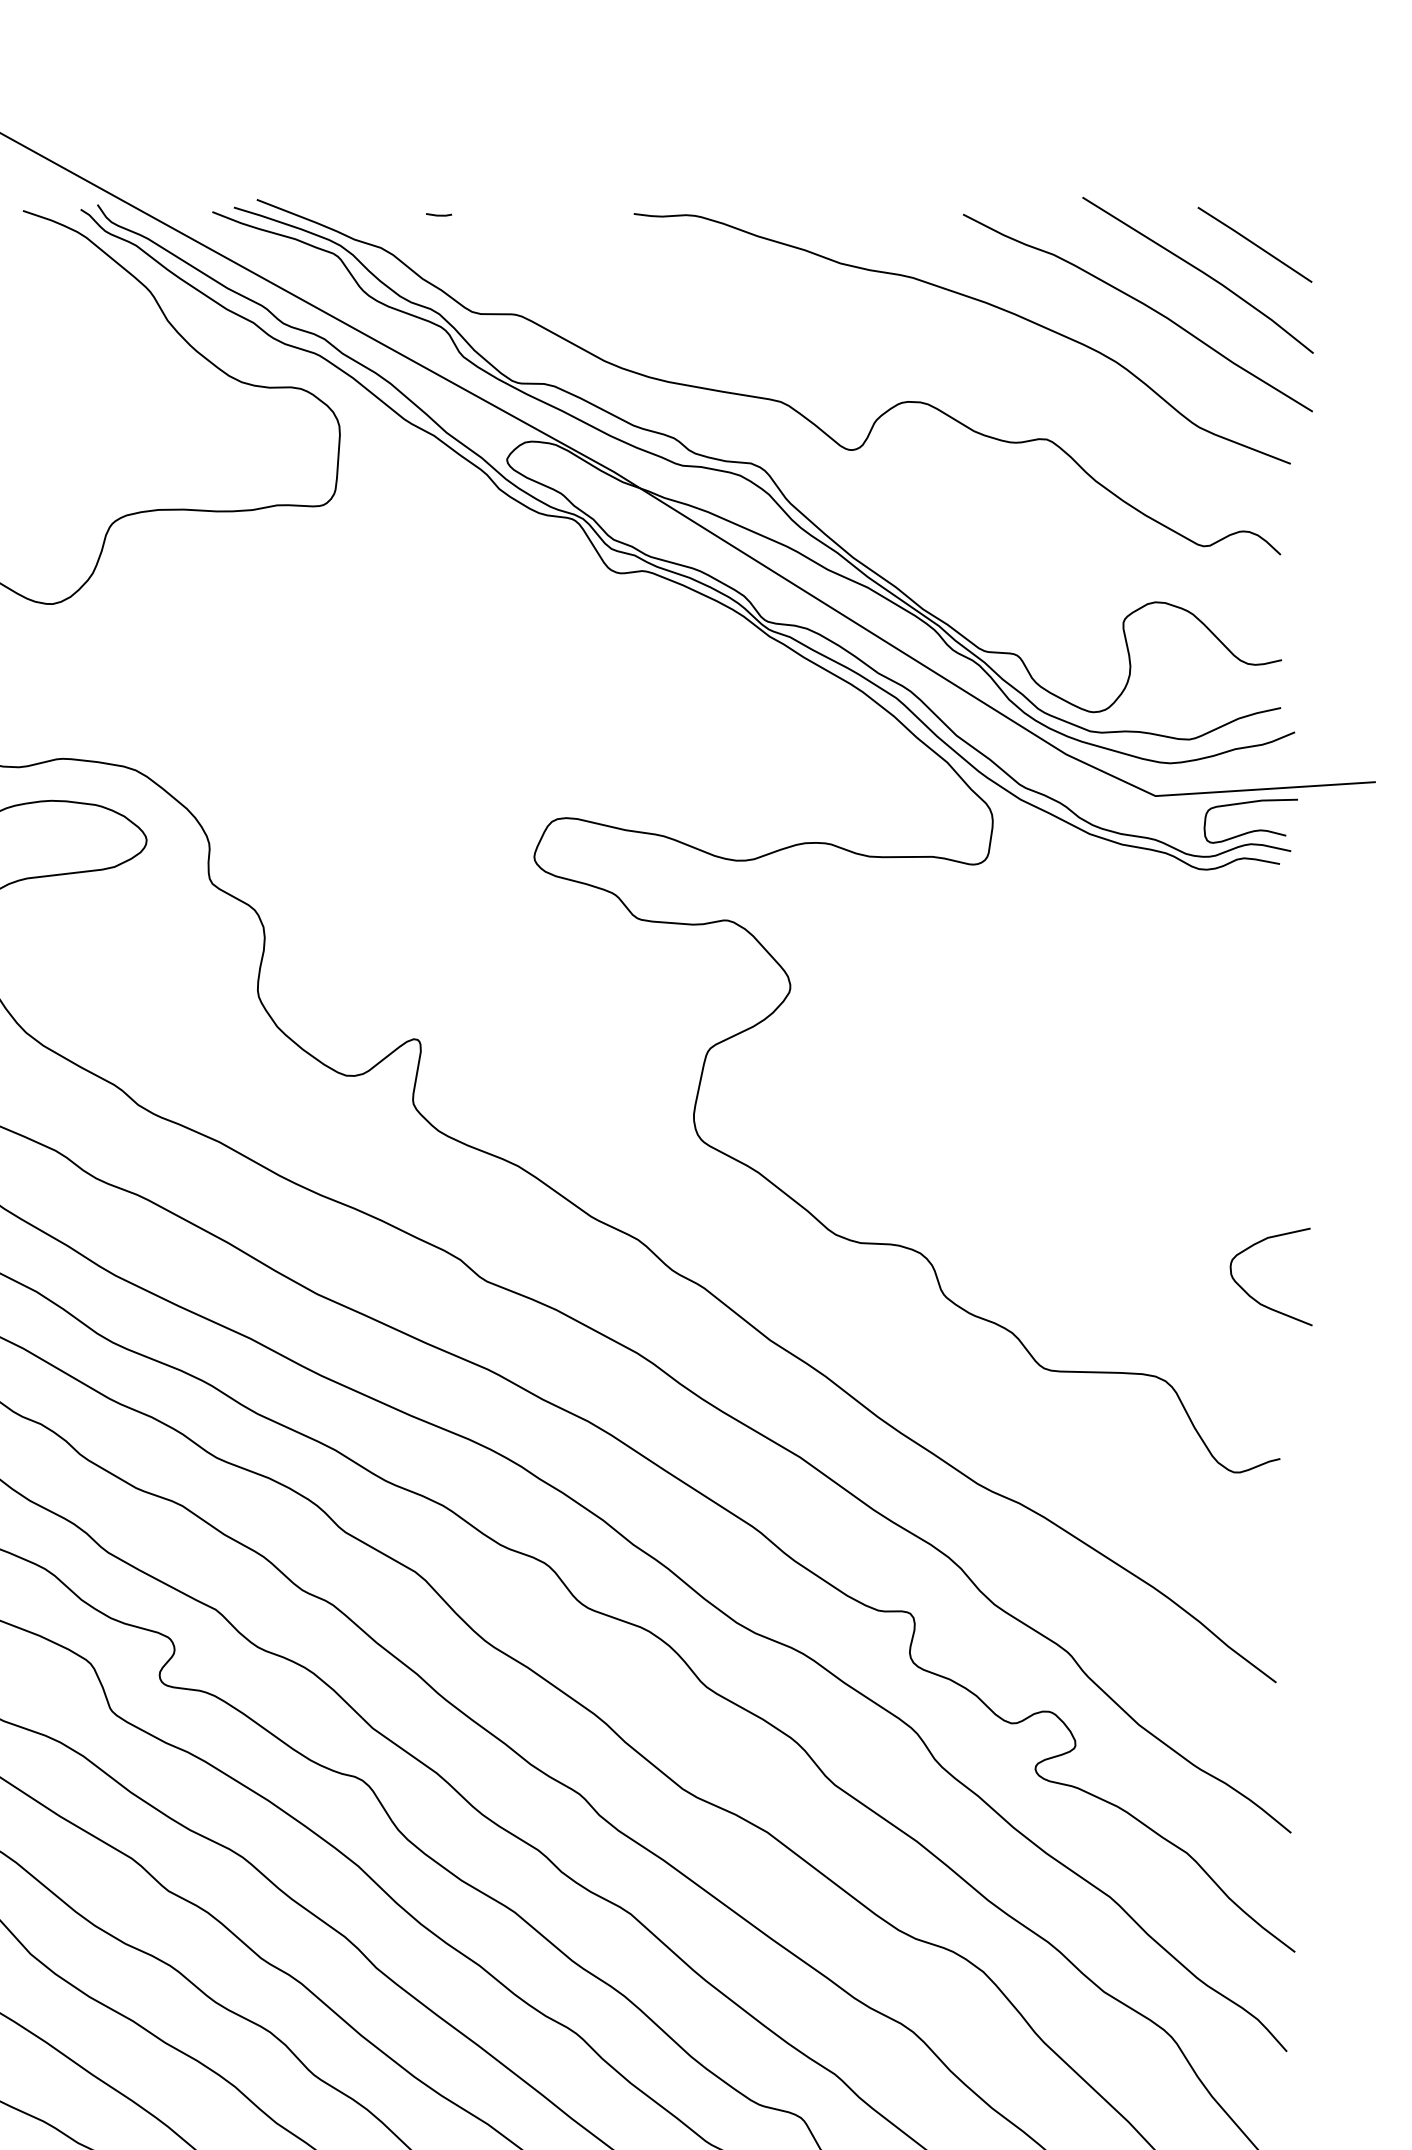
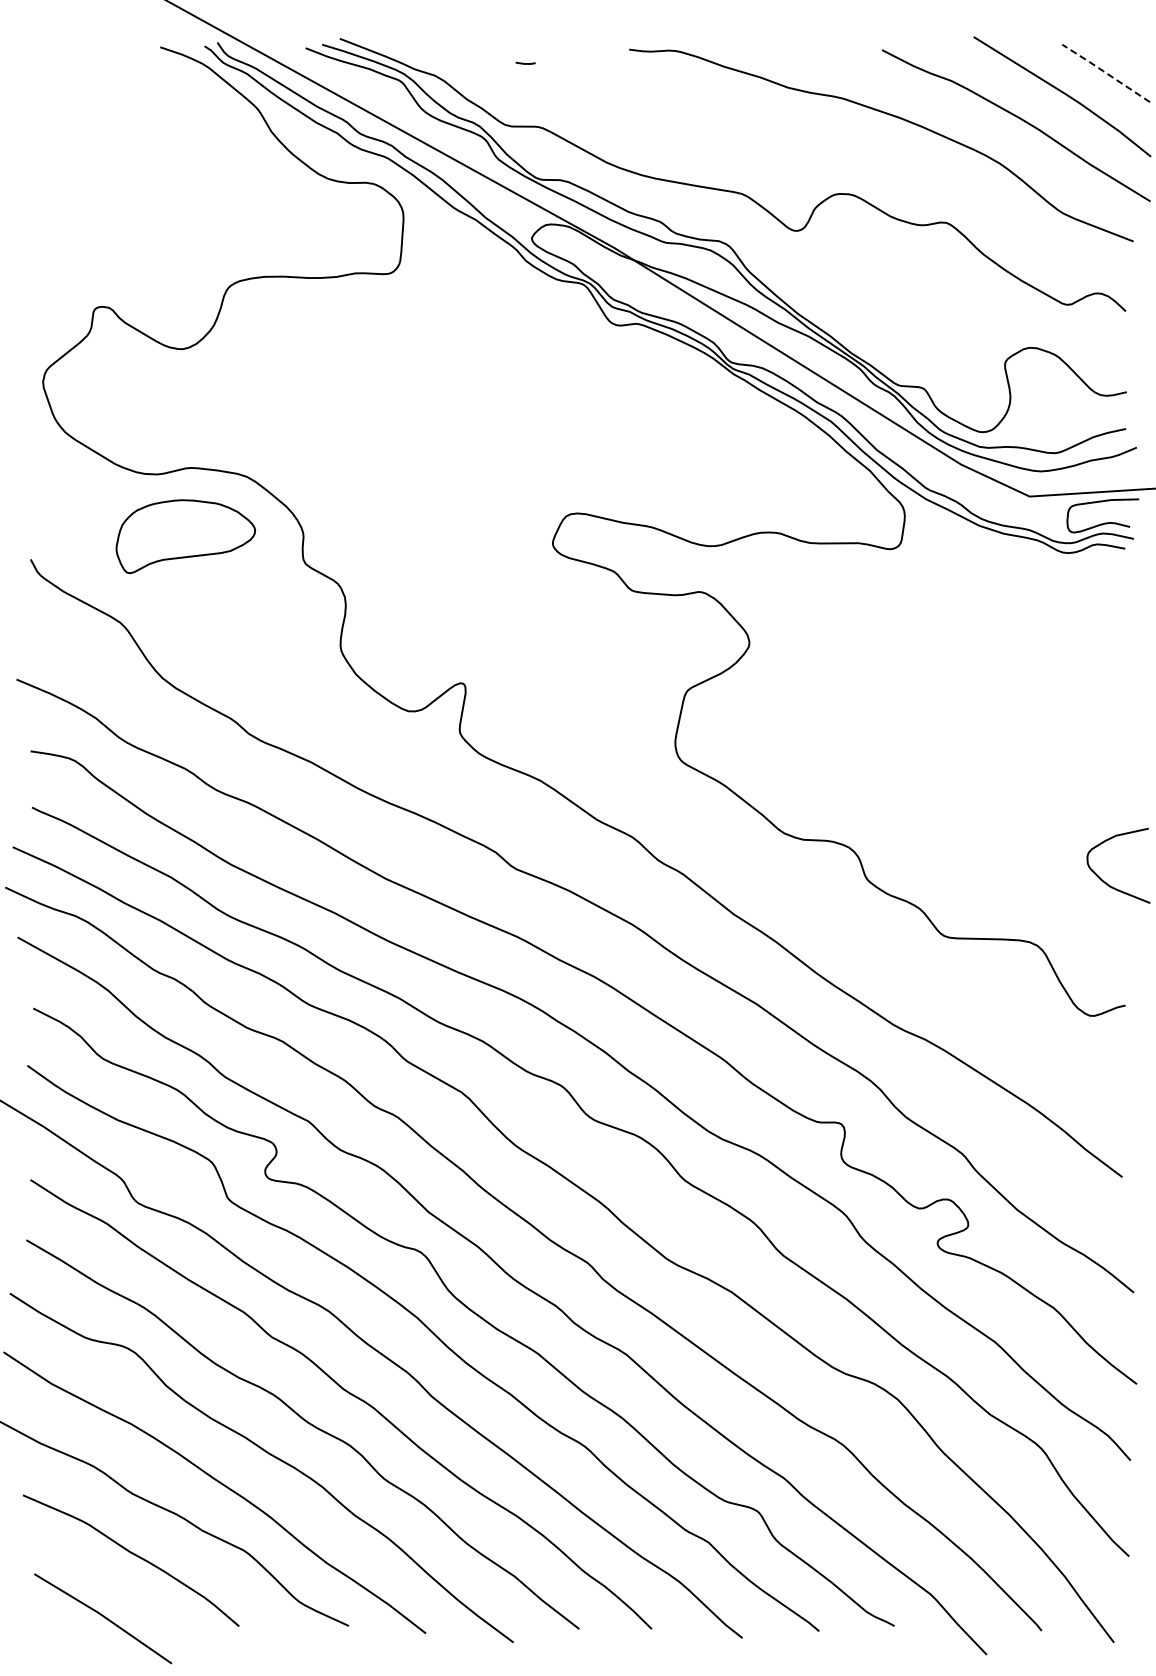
line: (438, 215) -> (525, 63), moved
line: (1254, 243) -> (1105, 72), solid -> dashed

